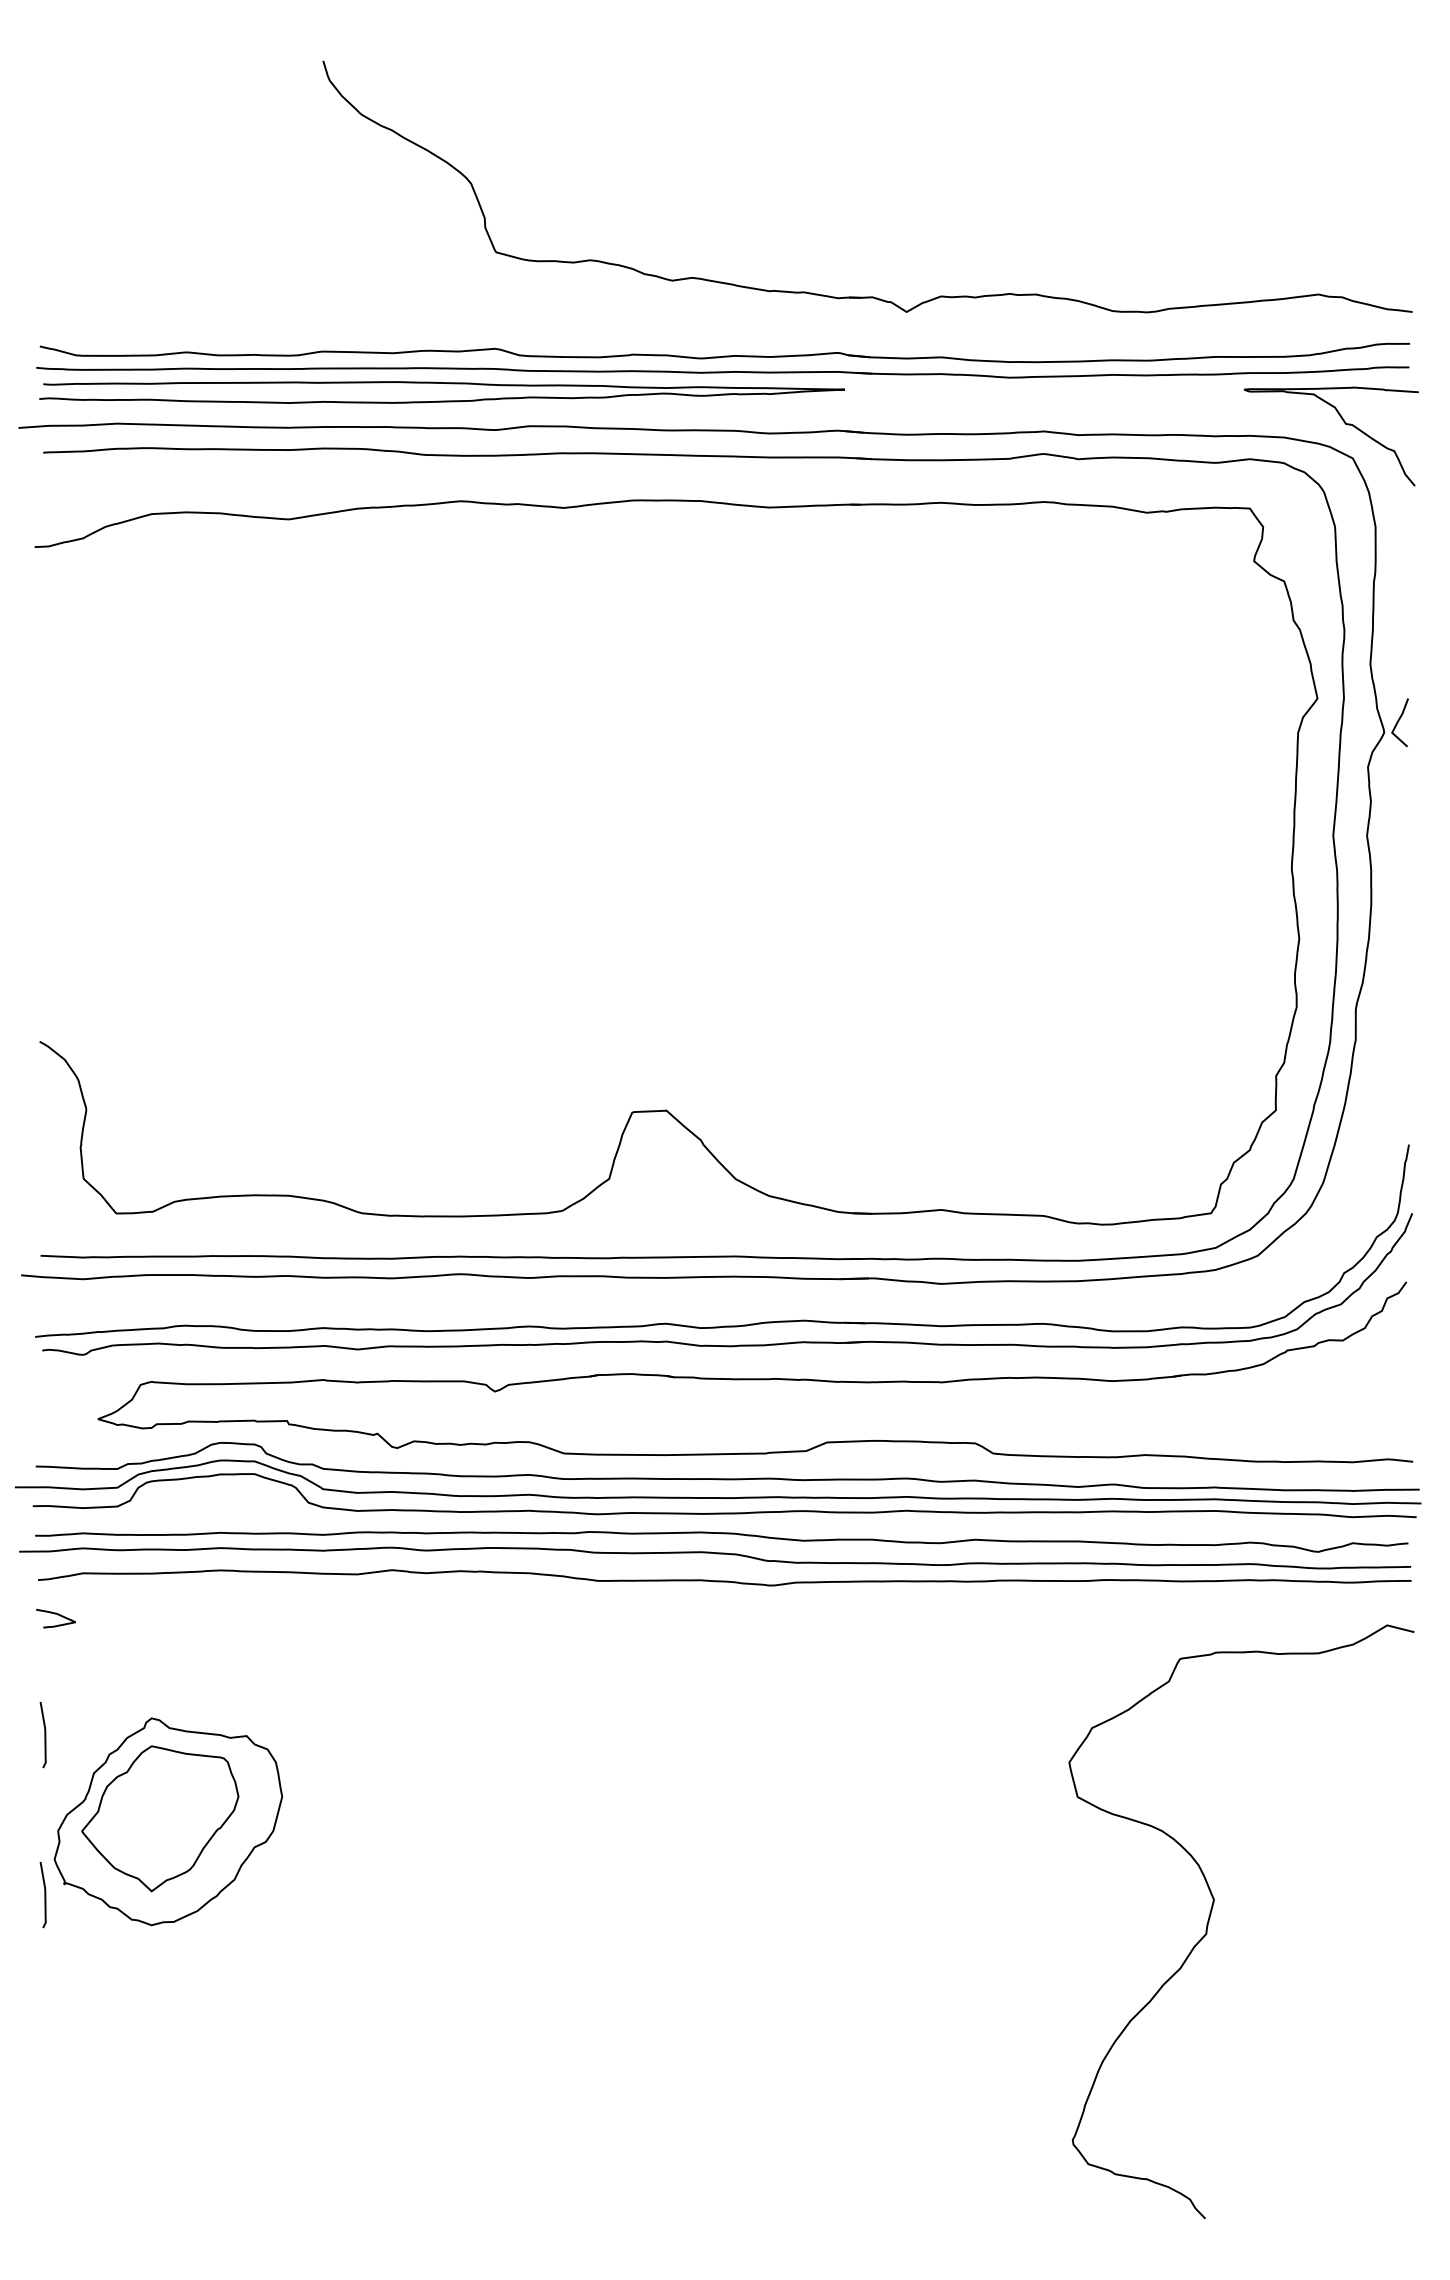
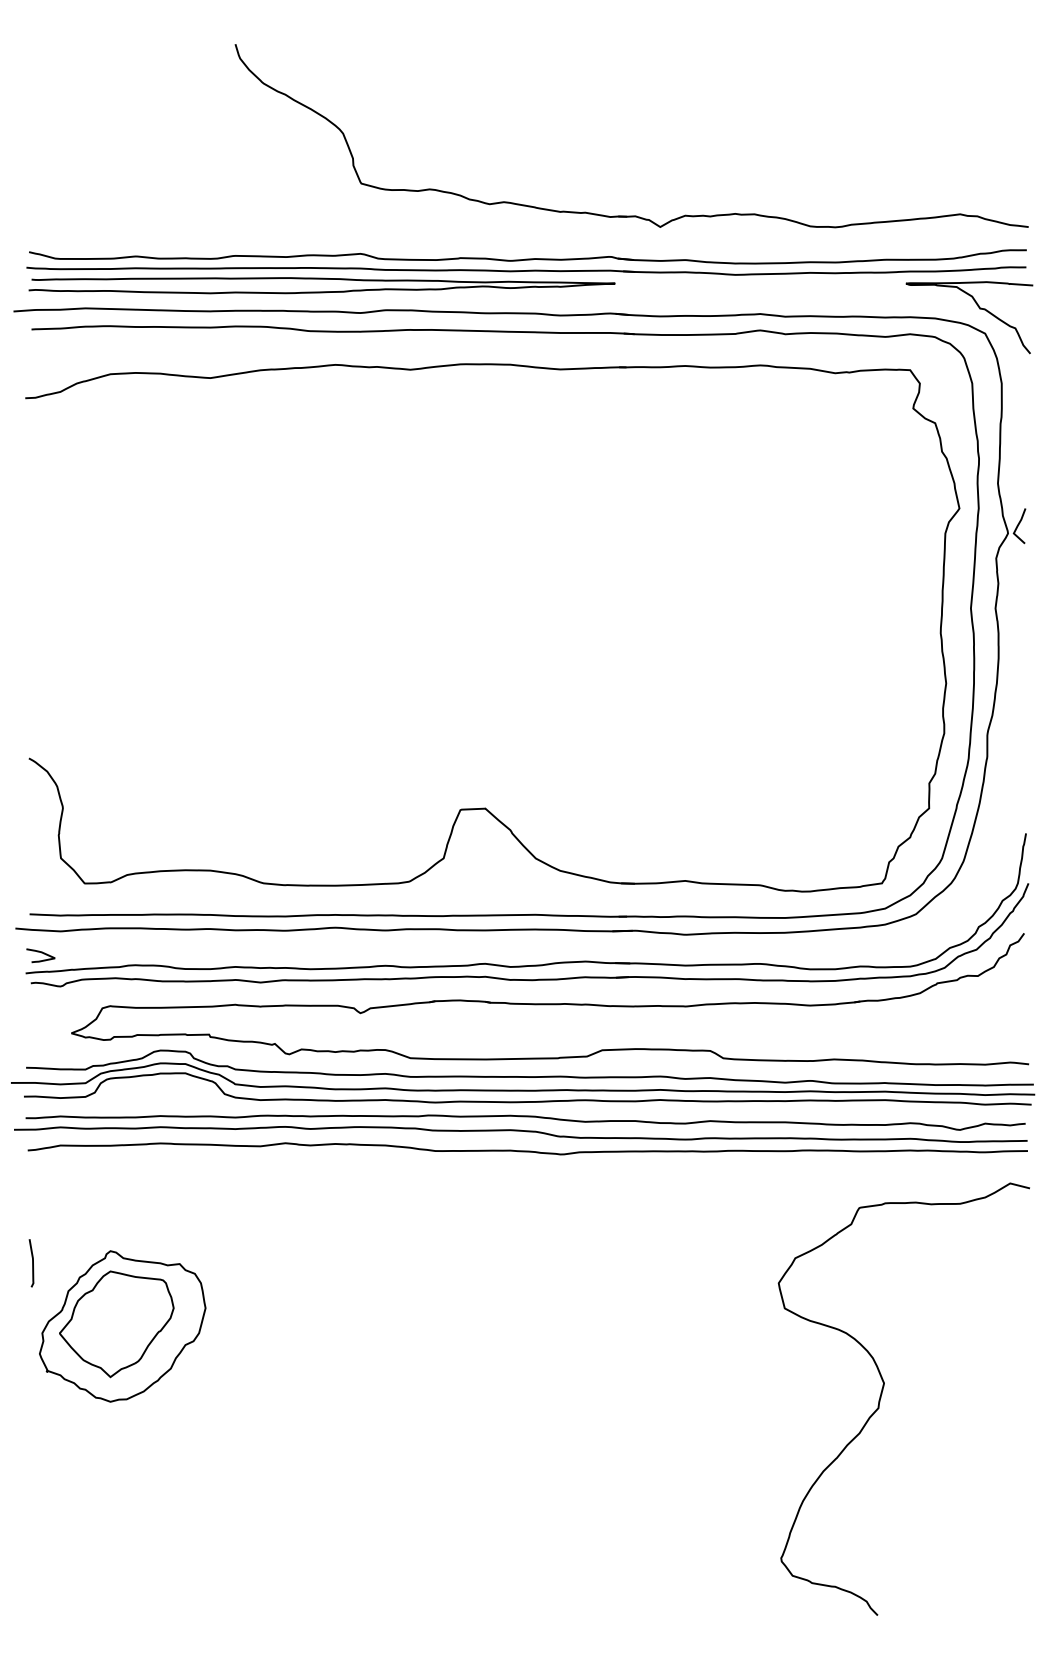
curve: (57, 1615) -> (41, 953), moved
curve: (44, 1895) -> (32, 1380), removed

